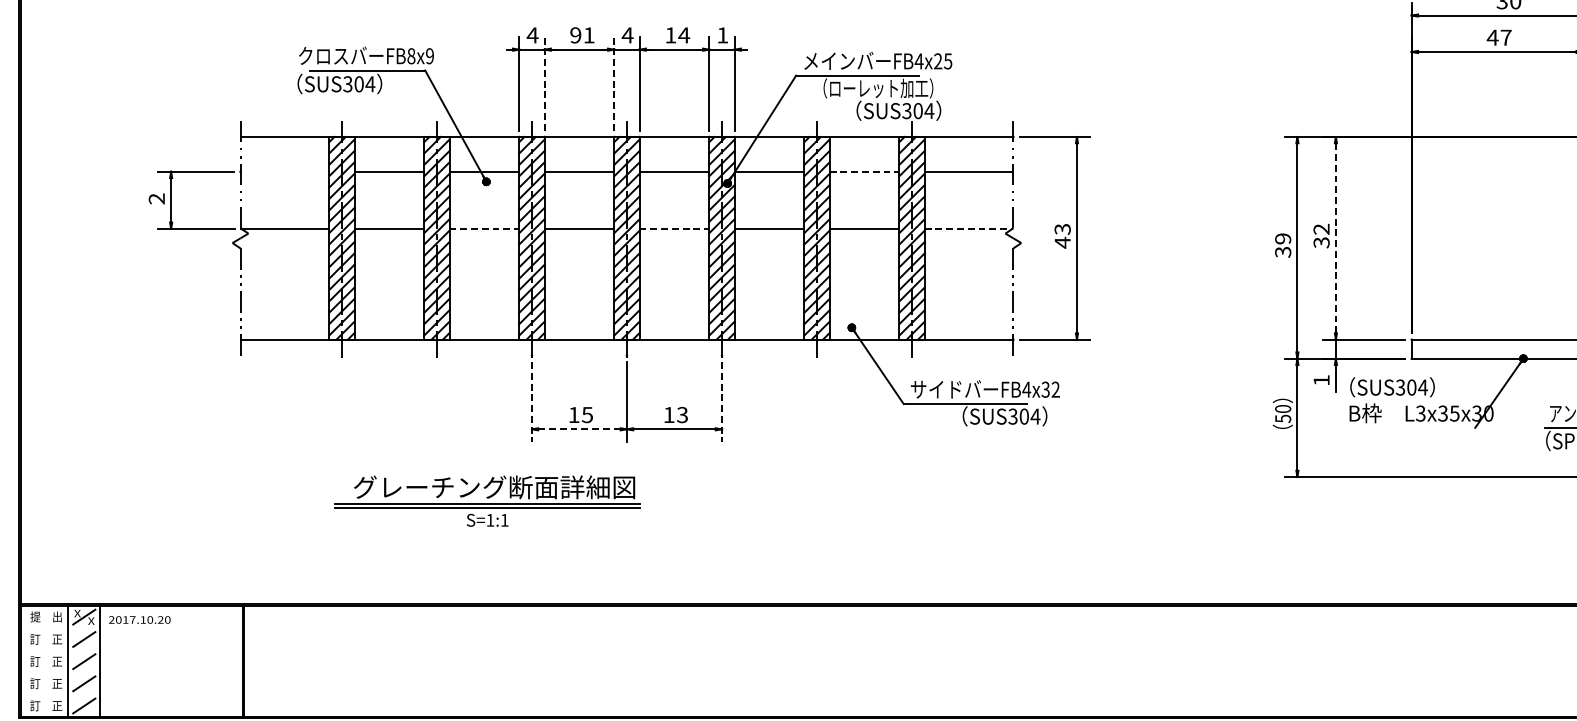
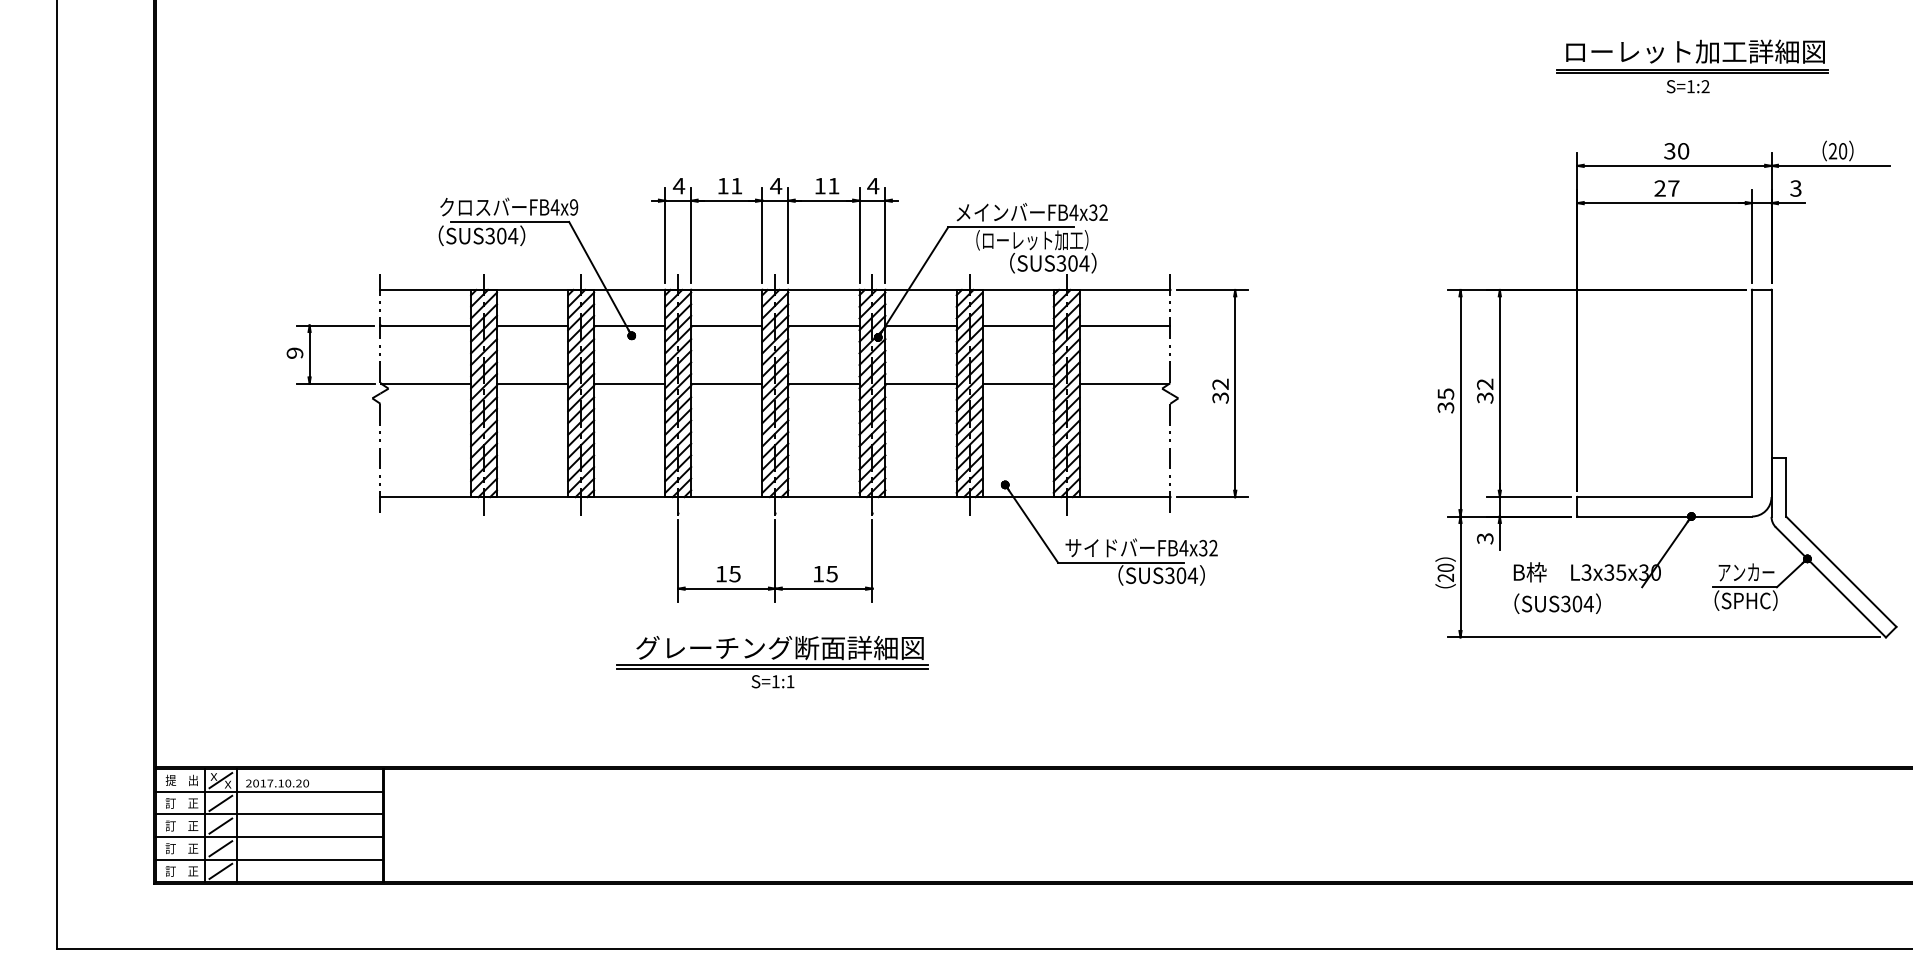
text: (575, 34) -> (722, 185), 91 -> 11
text: (683, 35) -> (833, 186), 14 -> 11
text: (722, 35) -> (873, 186), 1 -> 4
text: (1493, 37) -> (1660, 188), 47 -> 27
text: (410, 56) -> (554, 207), FB8x9 -> FB4x9
text: (943, 61) -> (1098, 212), FB4x25 -> FB4x32
line: (544, 83) -> (691, 235), dashed -> solid
line: (614, 83) -> (762, 235), dashed -> solid
line: (284, 171) -> (425, 325), added
line: (864, 171) -> (1018, 325), dashed -> solid
text: (157, 198) -> (295, 352), 2 -> 9
line: (484, 228) -> (629, 383), dashed -> solid
line: (674, 228) -> (823, 383), dashed -> solid
line: (968, 228) -> (1124, 383), dashed -> solid
text: (1062, 236) -> (1220, 391), 43 -> 32
text: (1282, 238) -> (1445, 393), 39 -> 35
line: (1335, 239) -> (1499, 394), dashed -> solid
text: (1321, 380) -> (1485, 538), 1 -> 3
text: (1392, 387) -> (1557, 603), moved
line: (532, 401) -> (678, 560), dashed -> solid
line: (722, 401) -> (872, 560), dashed -> solid
text: (682, 414) -> (832, 573), 13 -> 15
text: (1282, 418) -> (1445, 577), 50 -> 20
line: (580, 429) -> (727, 588), dashed -> solid
part: (487, 501) -> (772, 662), moved
line: (131, 627) -> (269, 791), added
line: (131, 650) -> (269, 814), added
line: (131, 671) -> (269, 836), added
line: (131, 694) -> (269, 859), added

